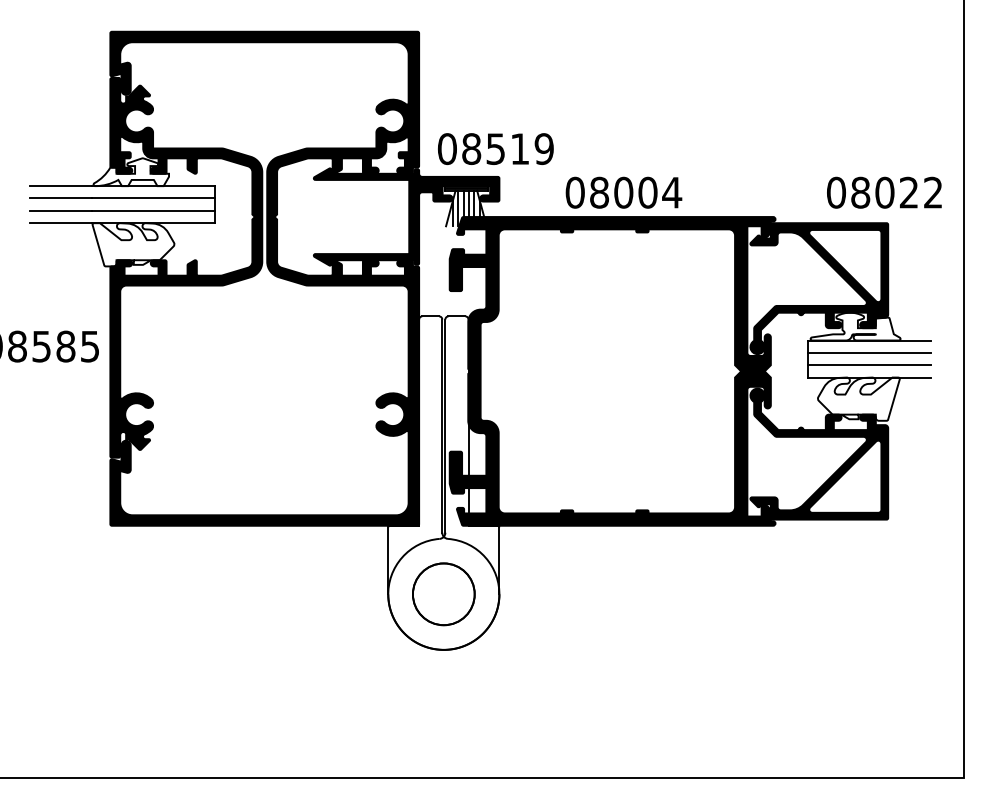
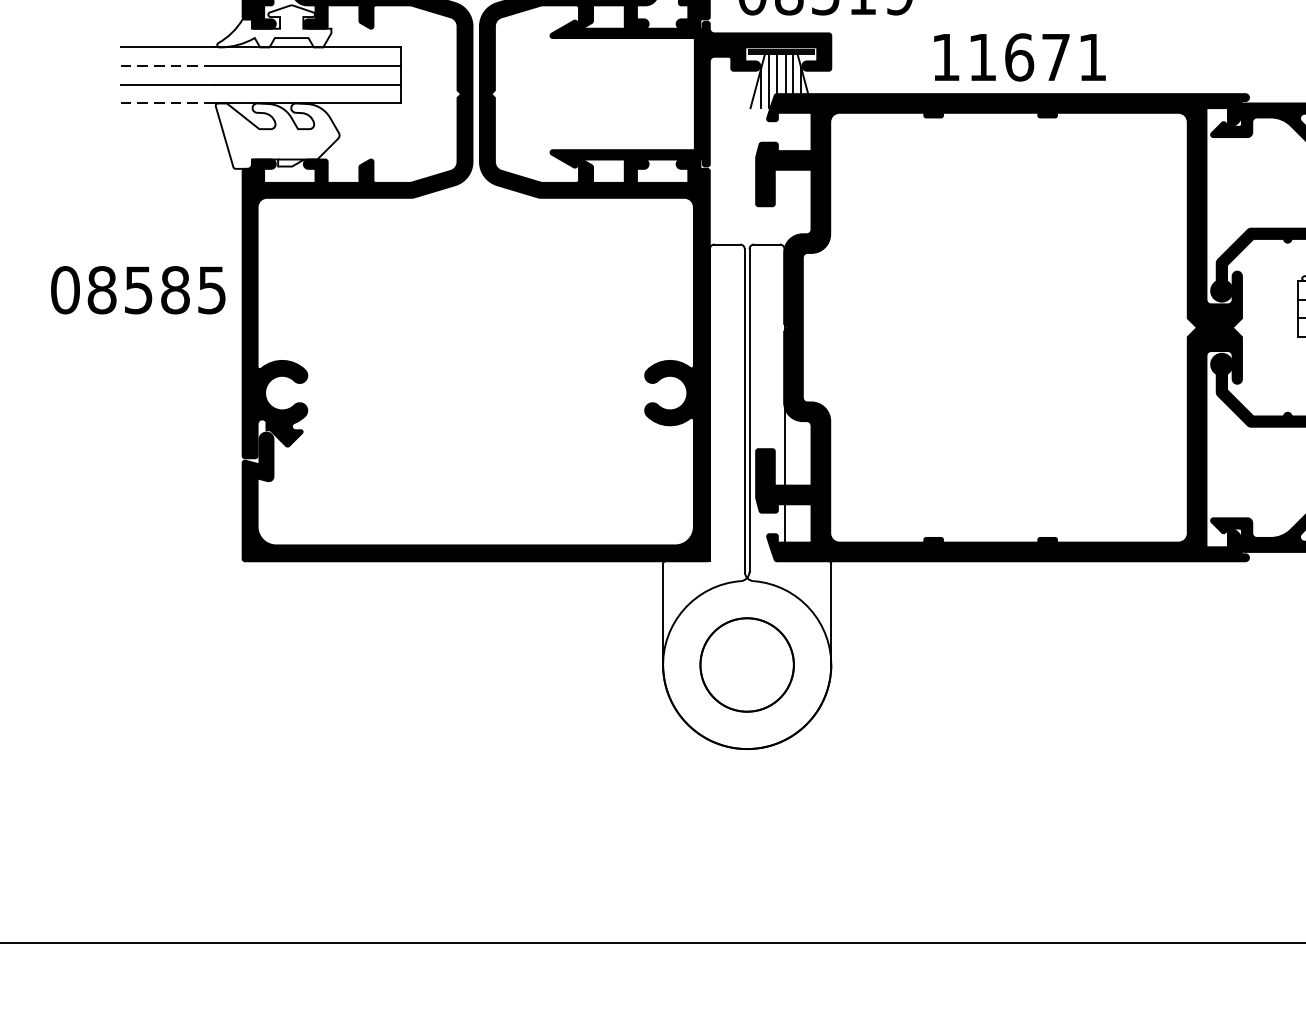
text: (623, 192) -> (1019, 57), 08004 -> 11671
line: (60, 198) -> (167, 66), solid -> dashed
line: (60, 223) -> (167, 103), solid -> dashed

